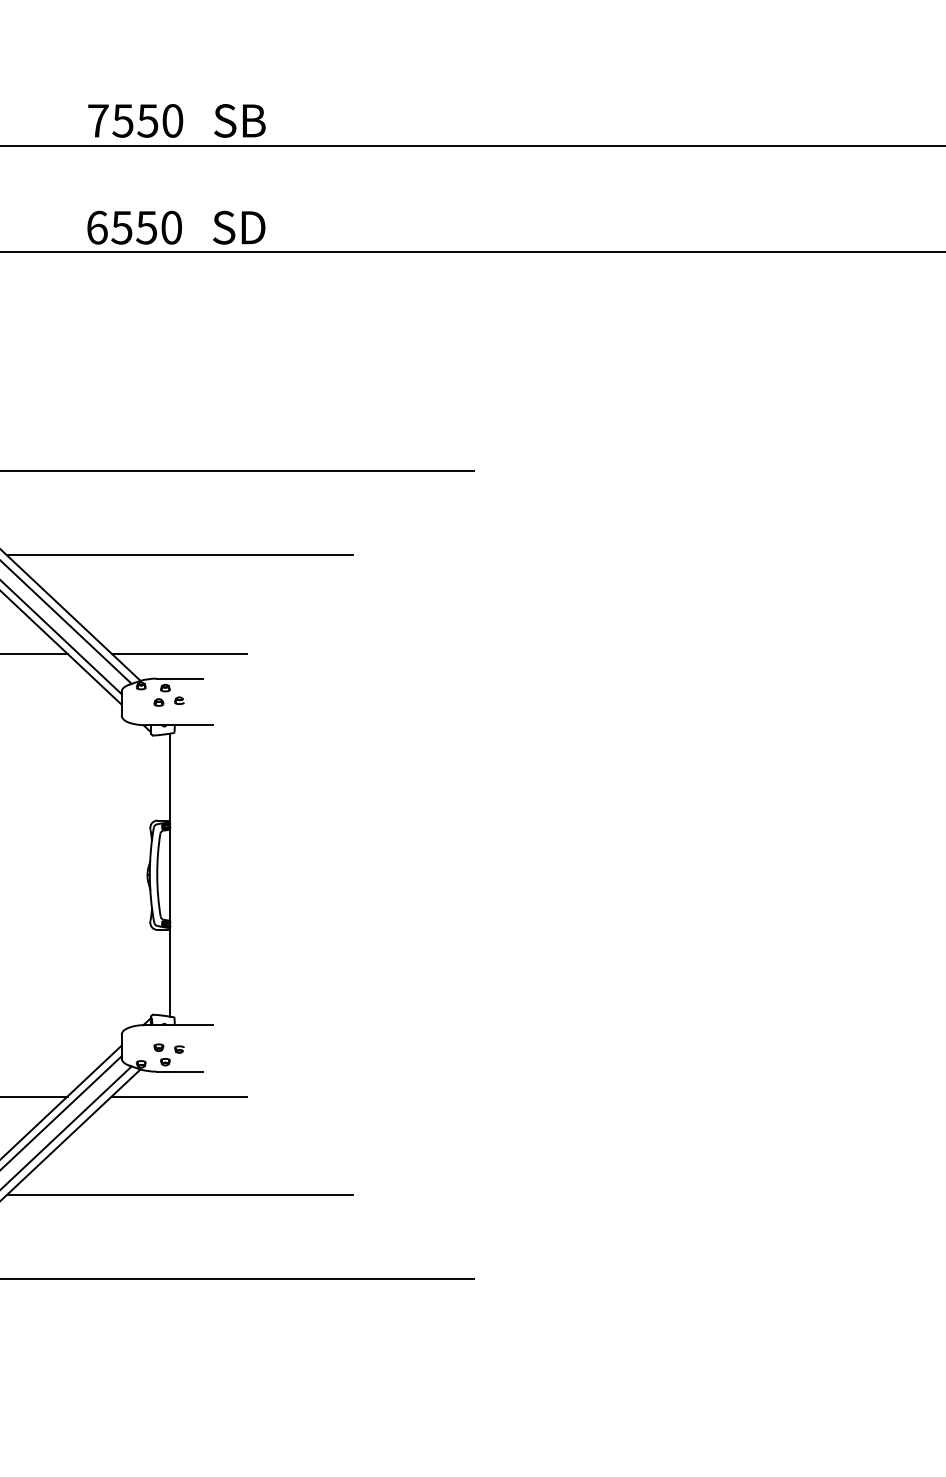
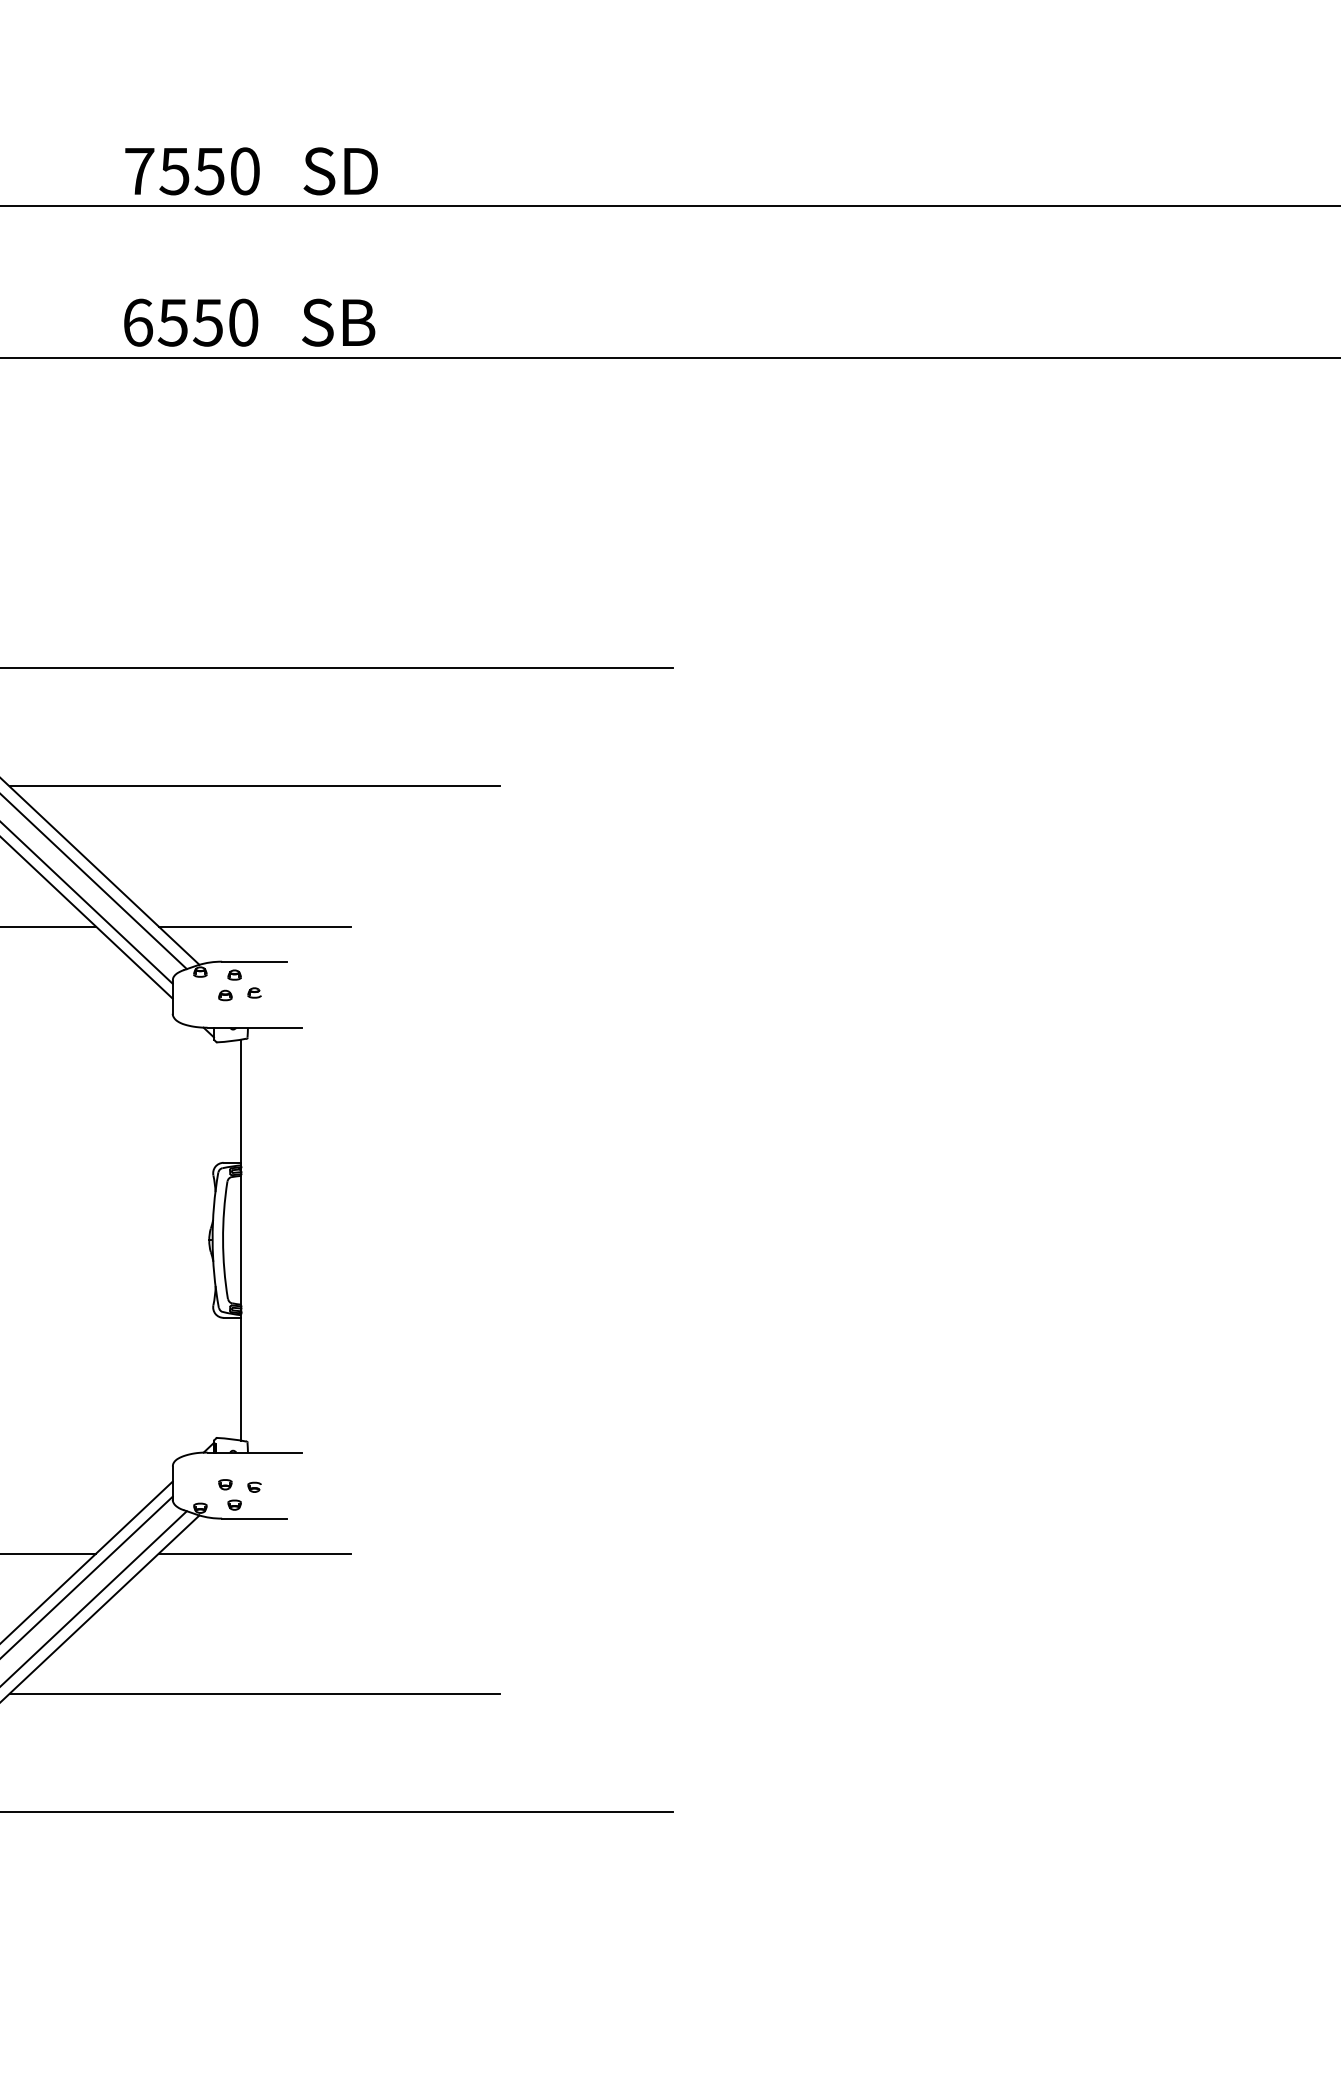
text: (256, 121) -> (363, 171), SB -> SD
text: (255, 227) -> (362, 322), SD -> SB

